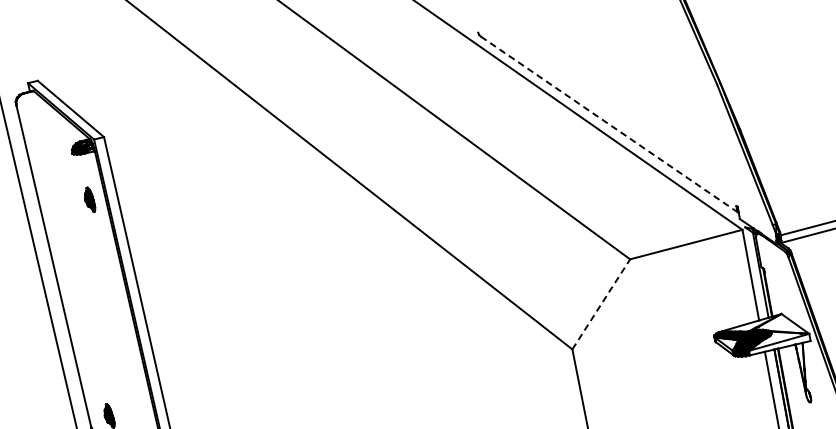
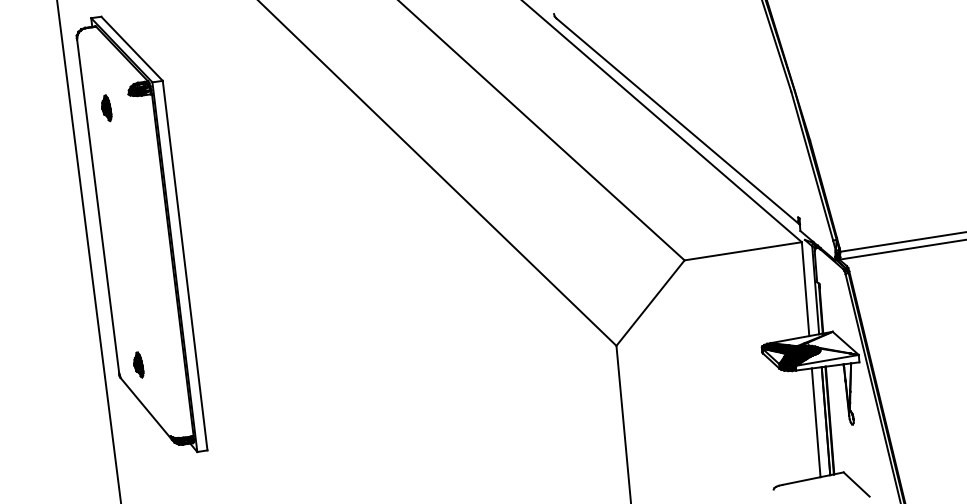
line: (610, 124) -> (678, 121), dashed -> solid
part: (89, 200) -> (106, 108), moved
line: (601, 304) -> (650, 303), dashed -> solid

